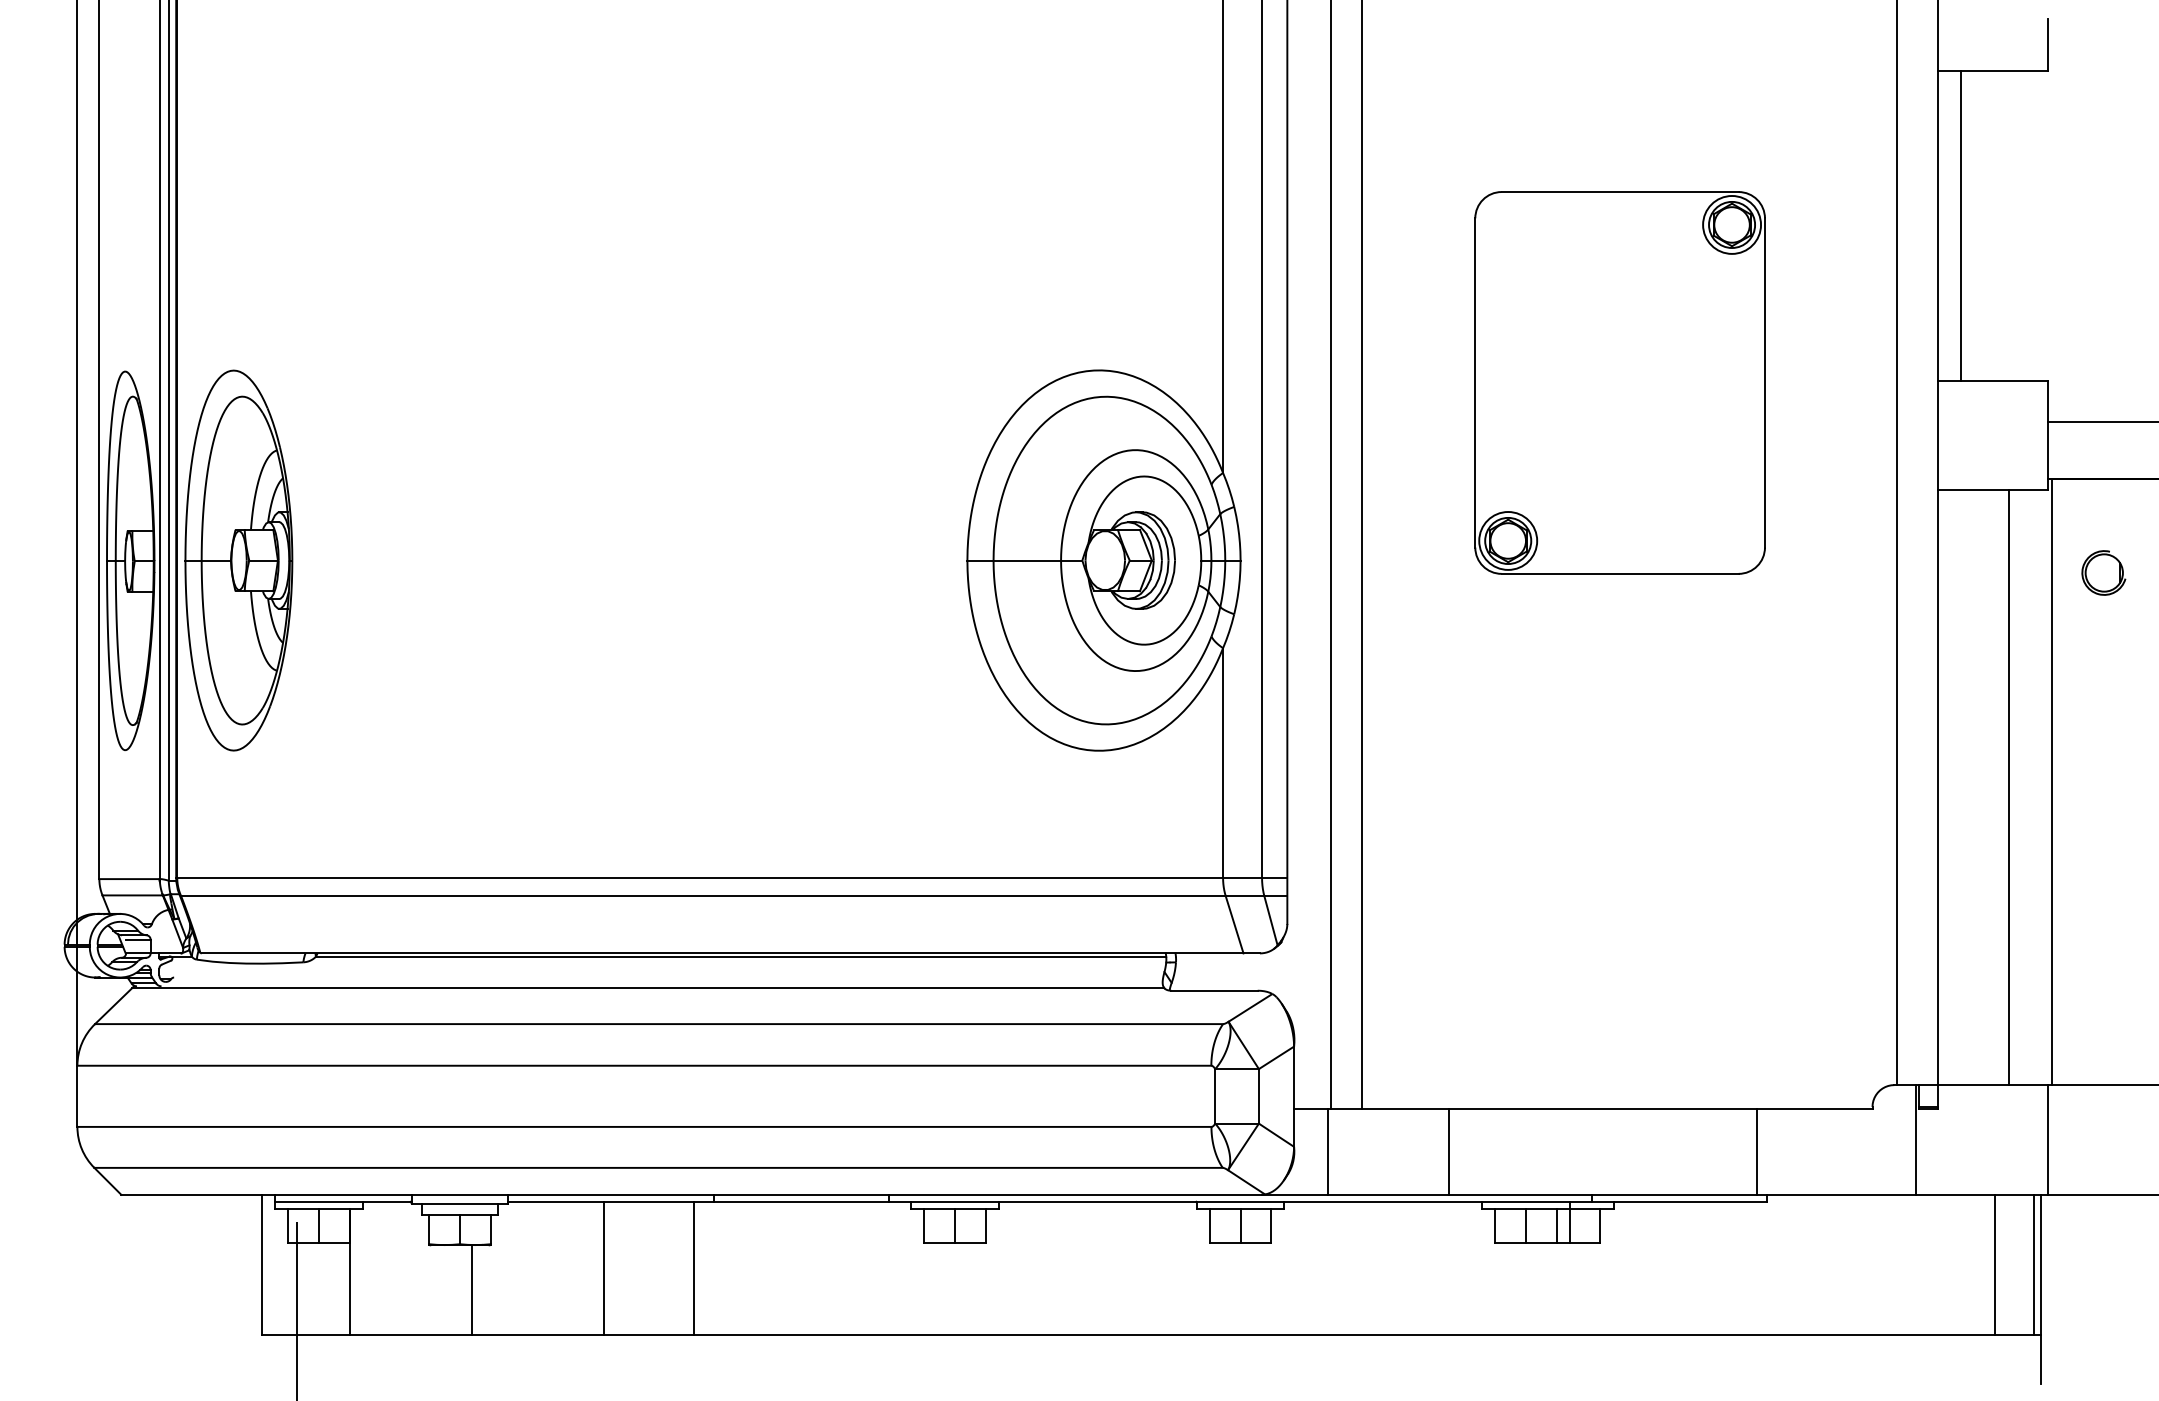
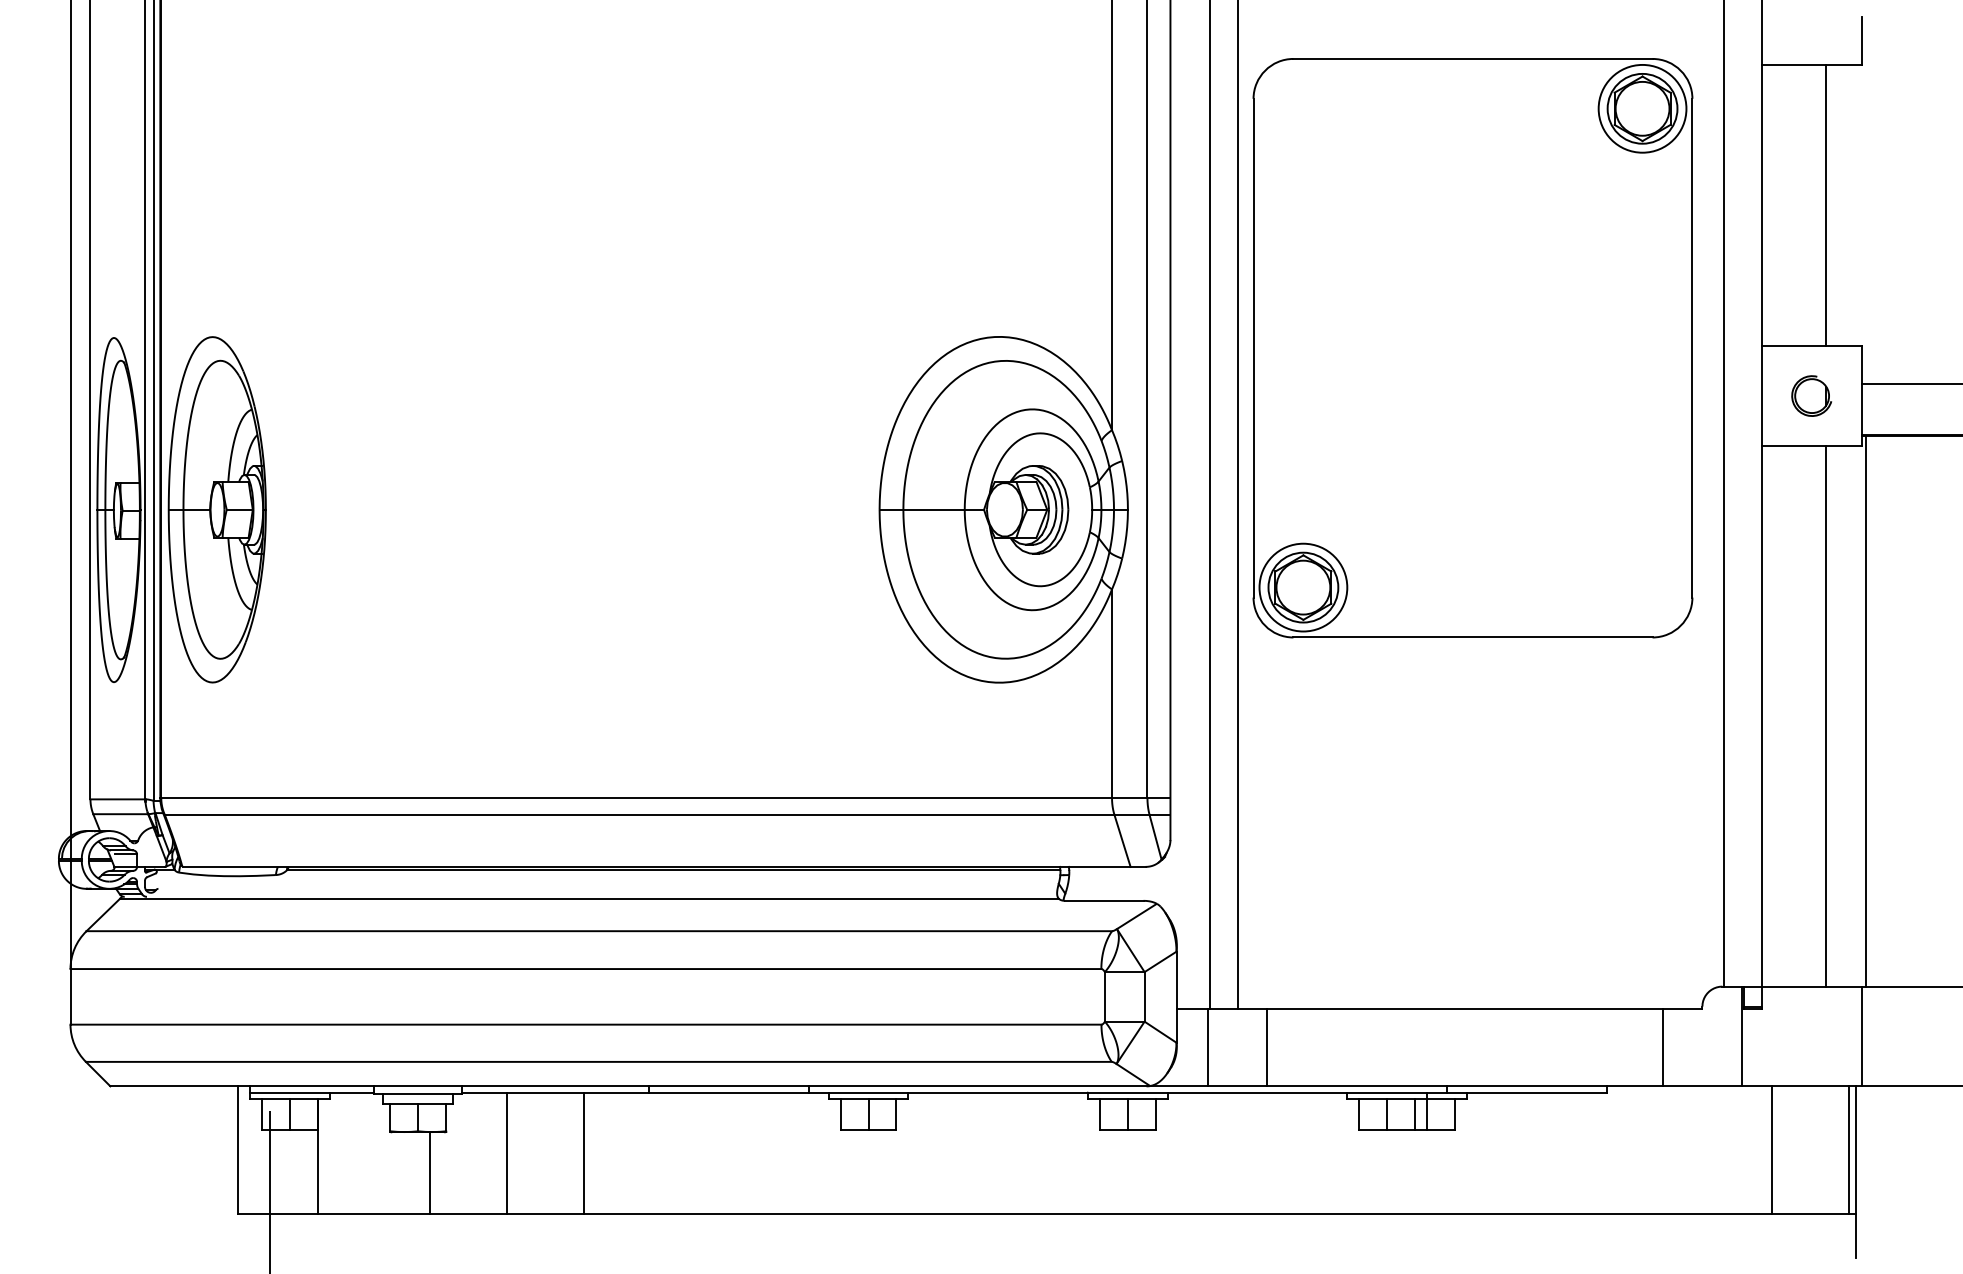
line: (1961, 225) -> (1826, 205), moved
part: (1619, 383) -> (1472, 348), size x1.67
part: (2103, 572) -> (1811, 395), moved
line: (1449, 1152) -> (1267, 1047), moved
line: (1757, 1152) -> (1662, 1047), moved
line: (1994, 1265) -> (1772, 1150), moved
line: (603, 1268) -> (506, 1153), moved
line: (694, 1268) -> (584, 1153), moved

